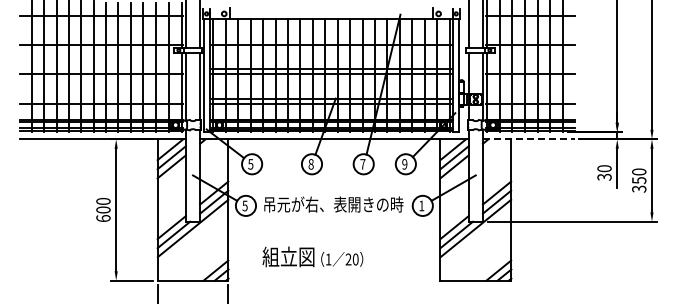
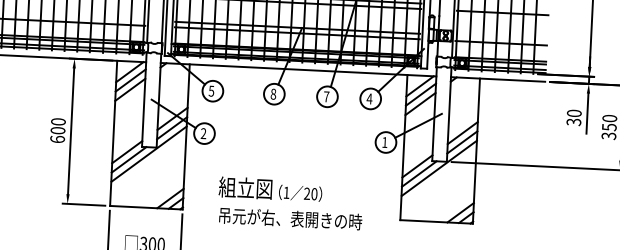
line: (528, 139) -> (497, 79), dashed -> solid
text: (404, 164) -> (369, 99), 9 -> 4
text: (333, 204) -> (290, 218), moved
text: (244, 205) -> (203, 133), 5 -> 2

